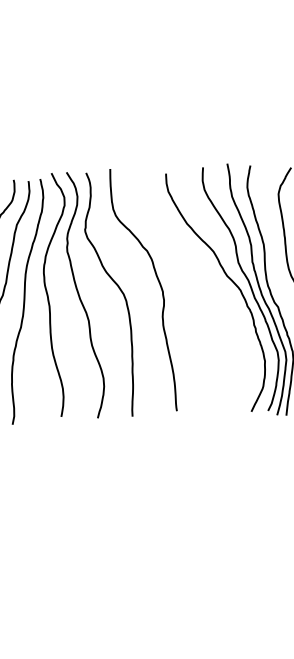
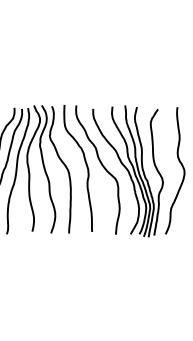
curve: (187, 282) -> (101, 165), added

